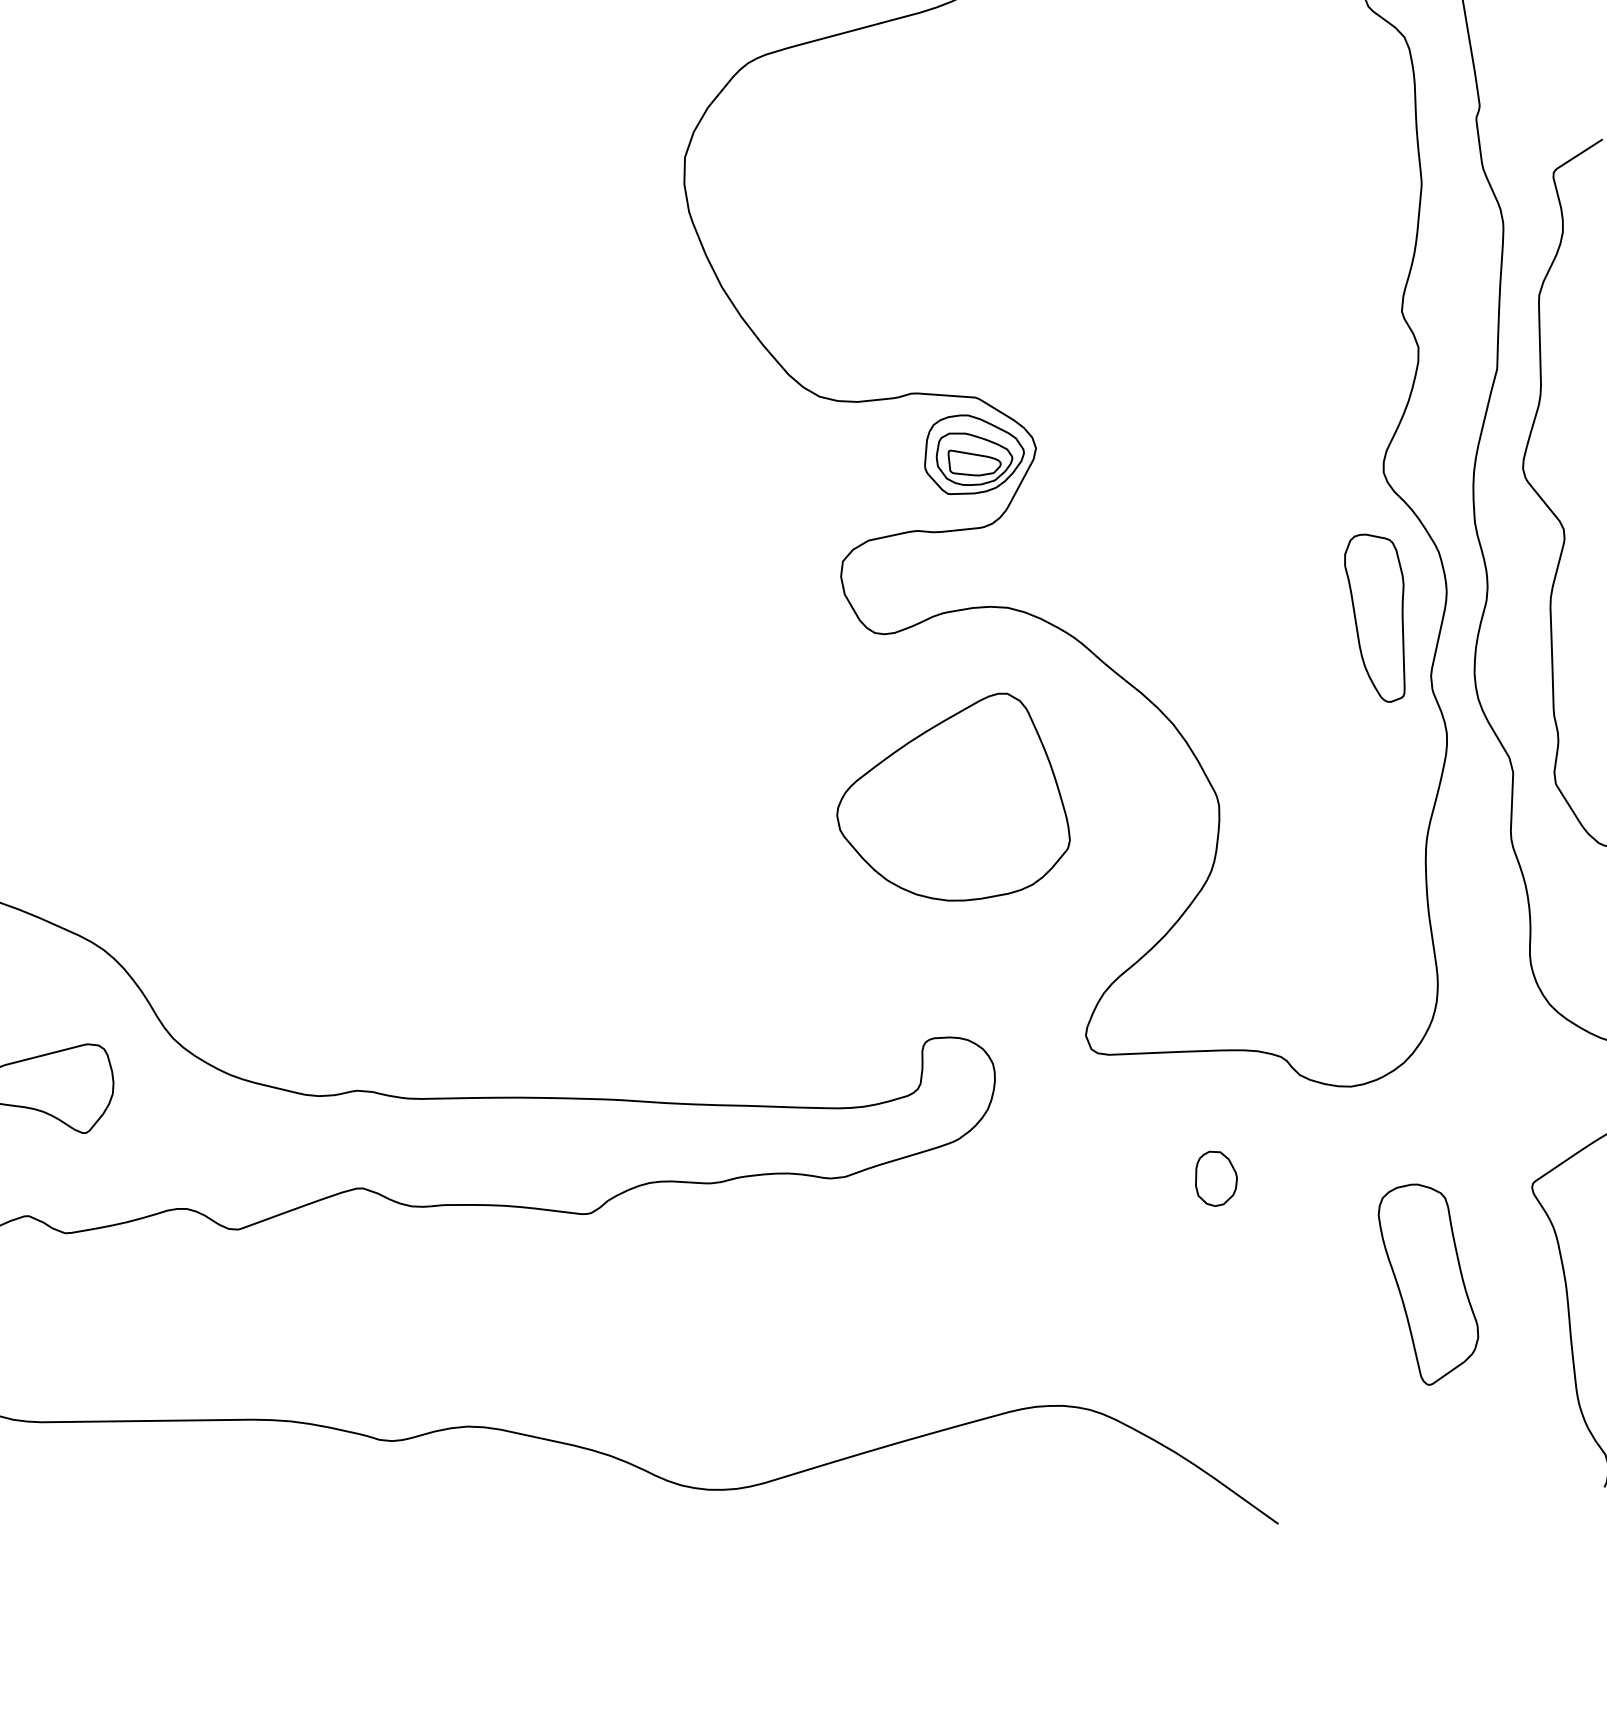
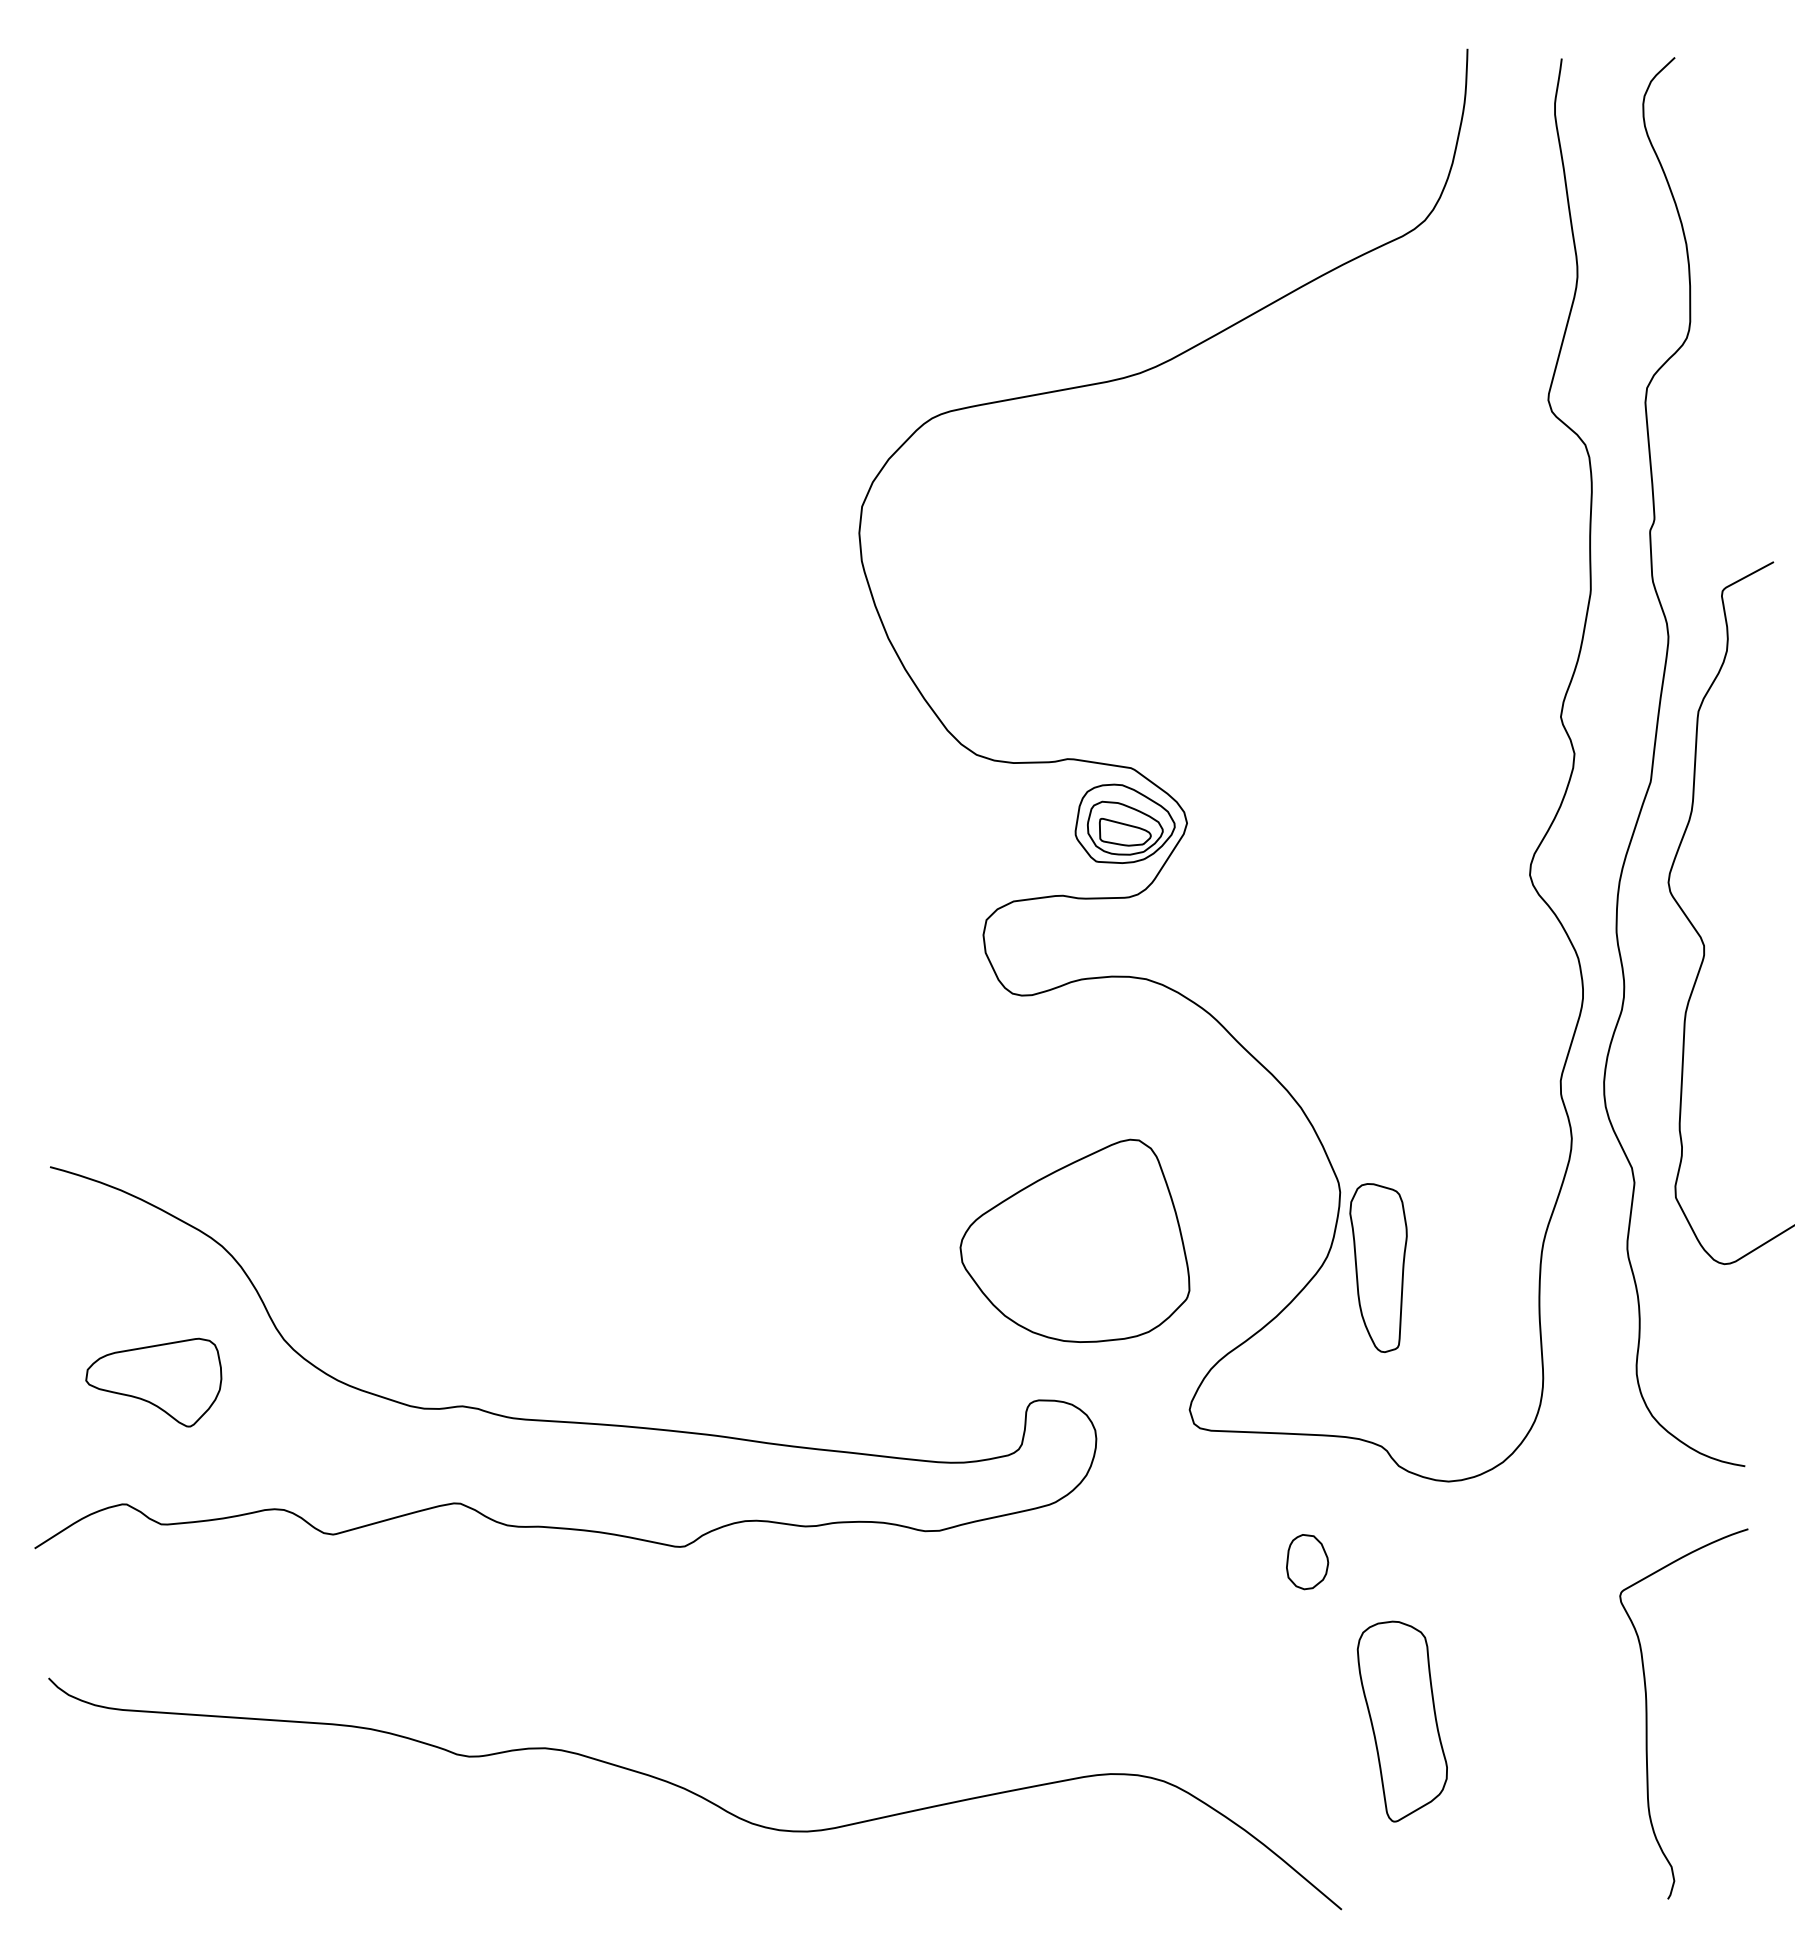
part: (1377, 617) -> (1378, 1267), moved
part: (950, 799) -> (1074, 1240), moved
part: (1428, 1283) -> (1401, 1721), moved

